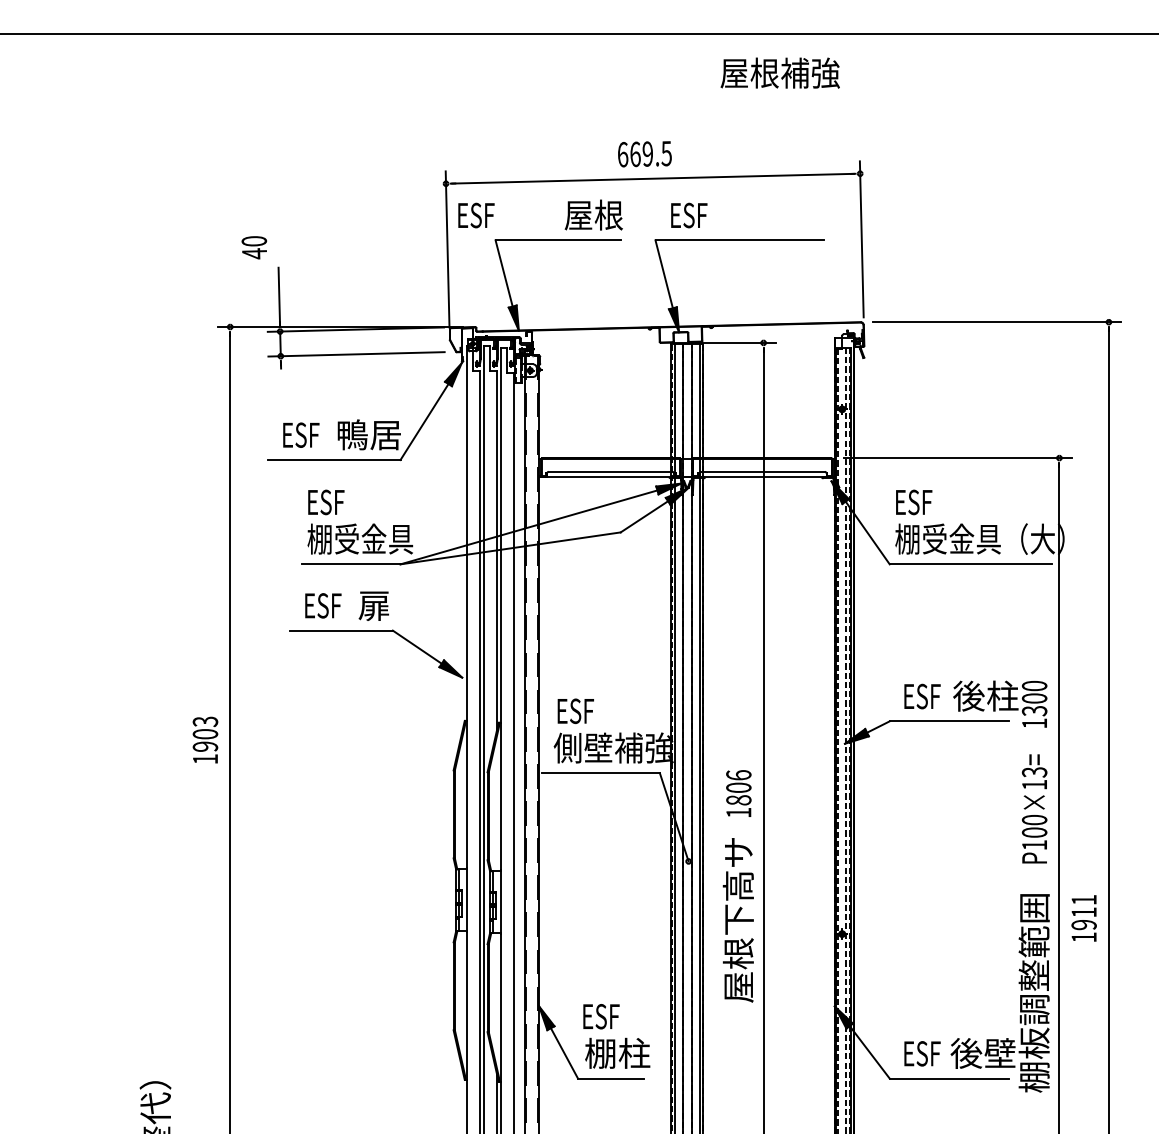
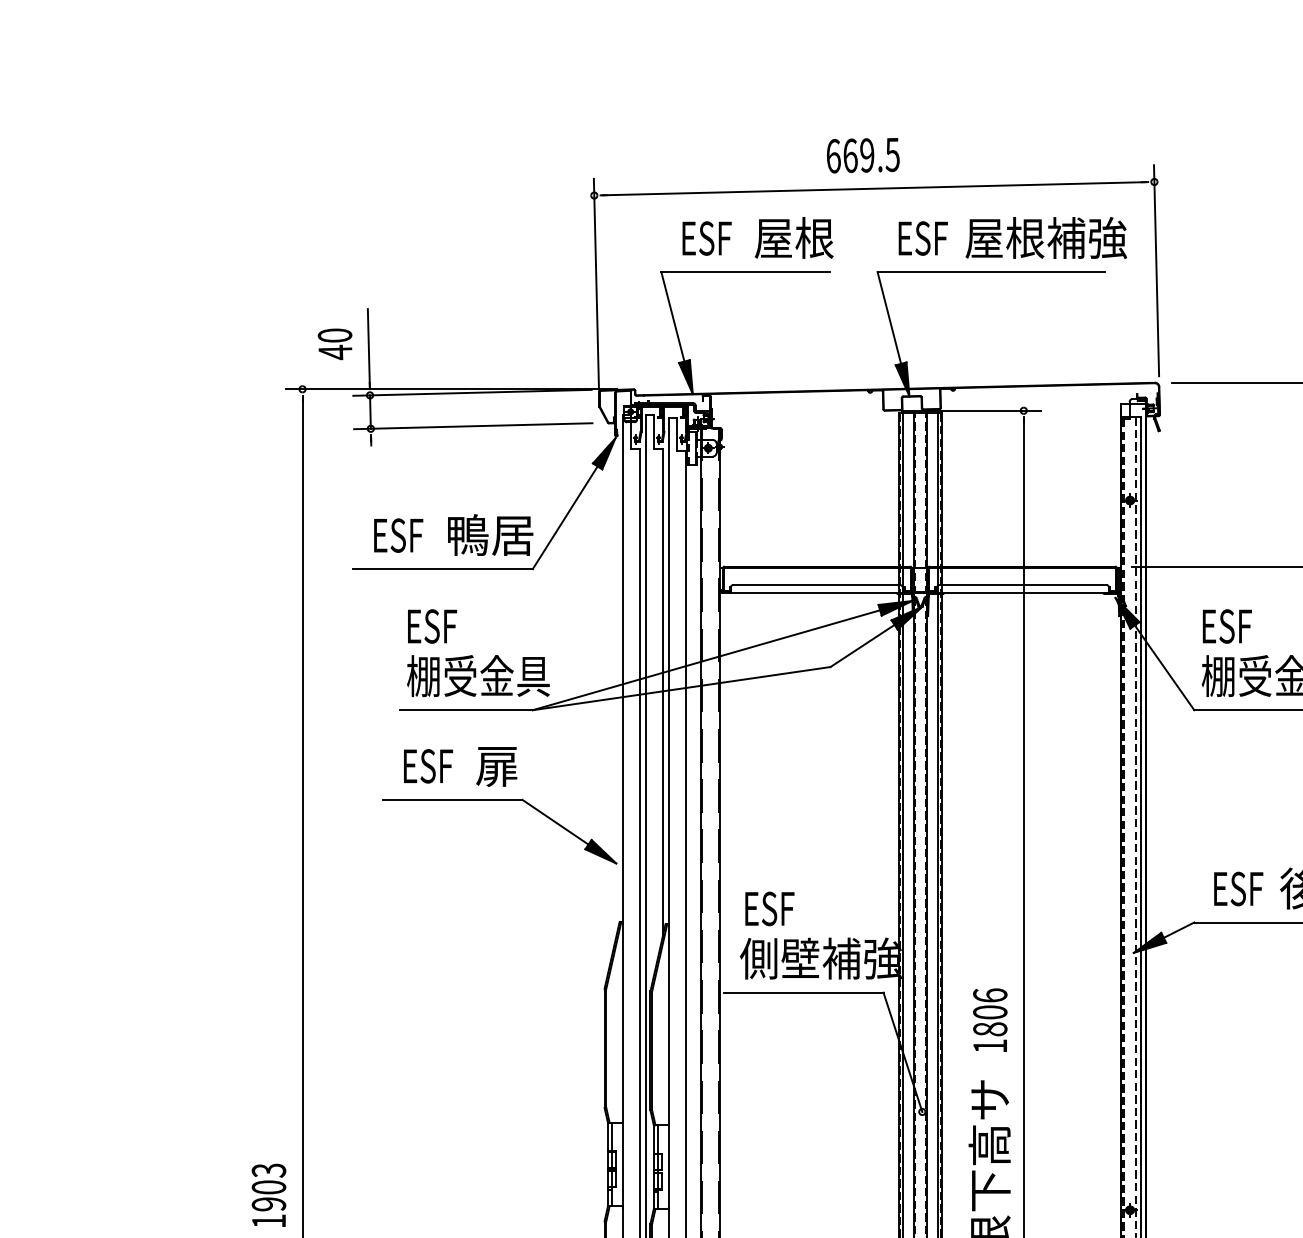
text: (779, 72) -> (1045, 237), moved
text: (476, 215) -> (707, 238), moved
text: (253, 247) -> (333, 343), moved
text: (205, 739) -> (269, 1194), moved

